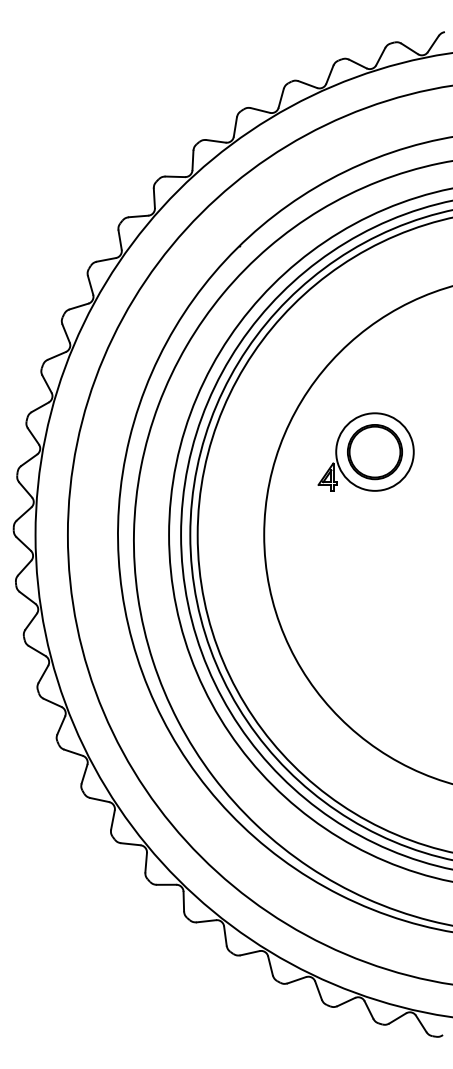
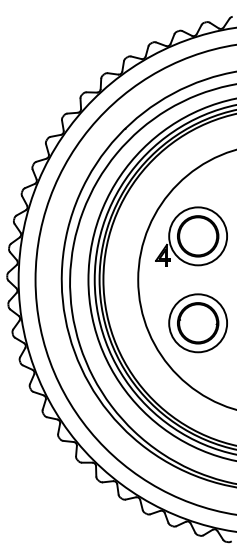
part: (366, 452) -> (191, 236), size x1.43
part: (377, 618) -> (197, 323), added

